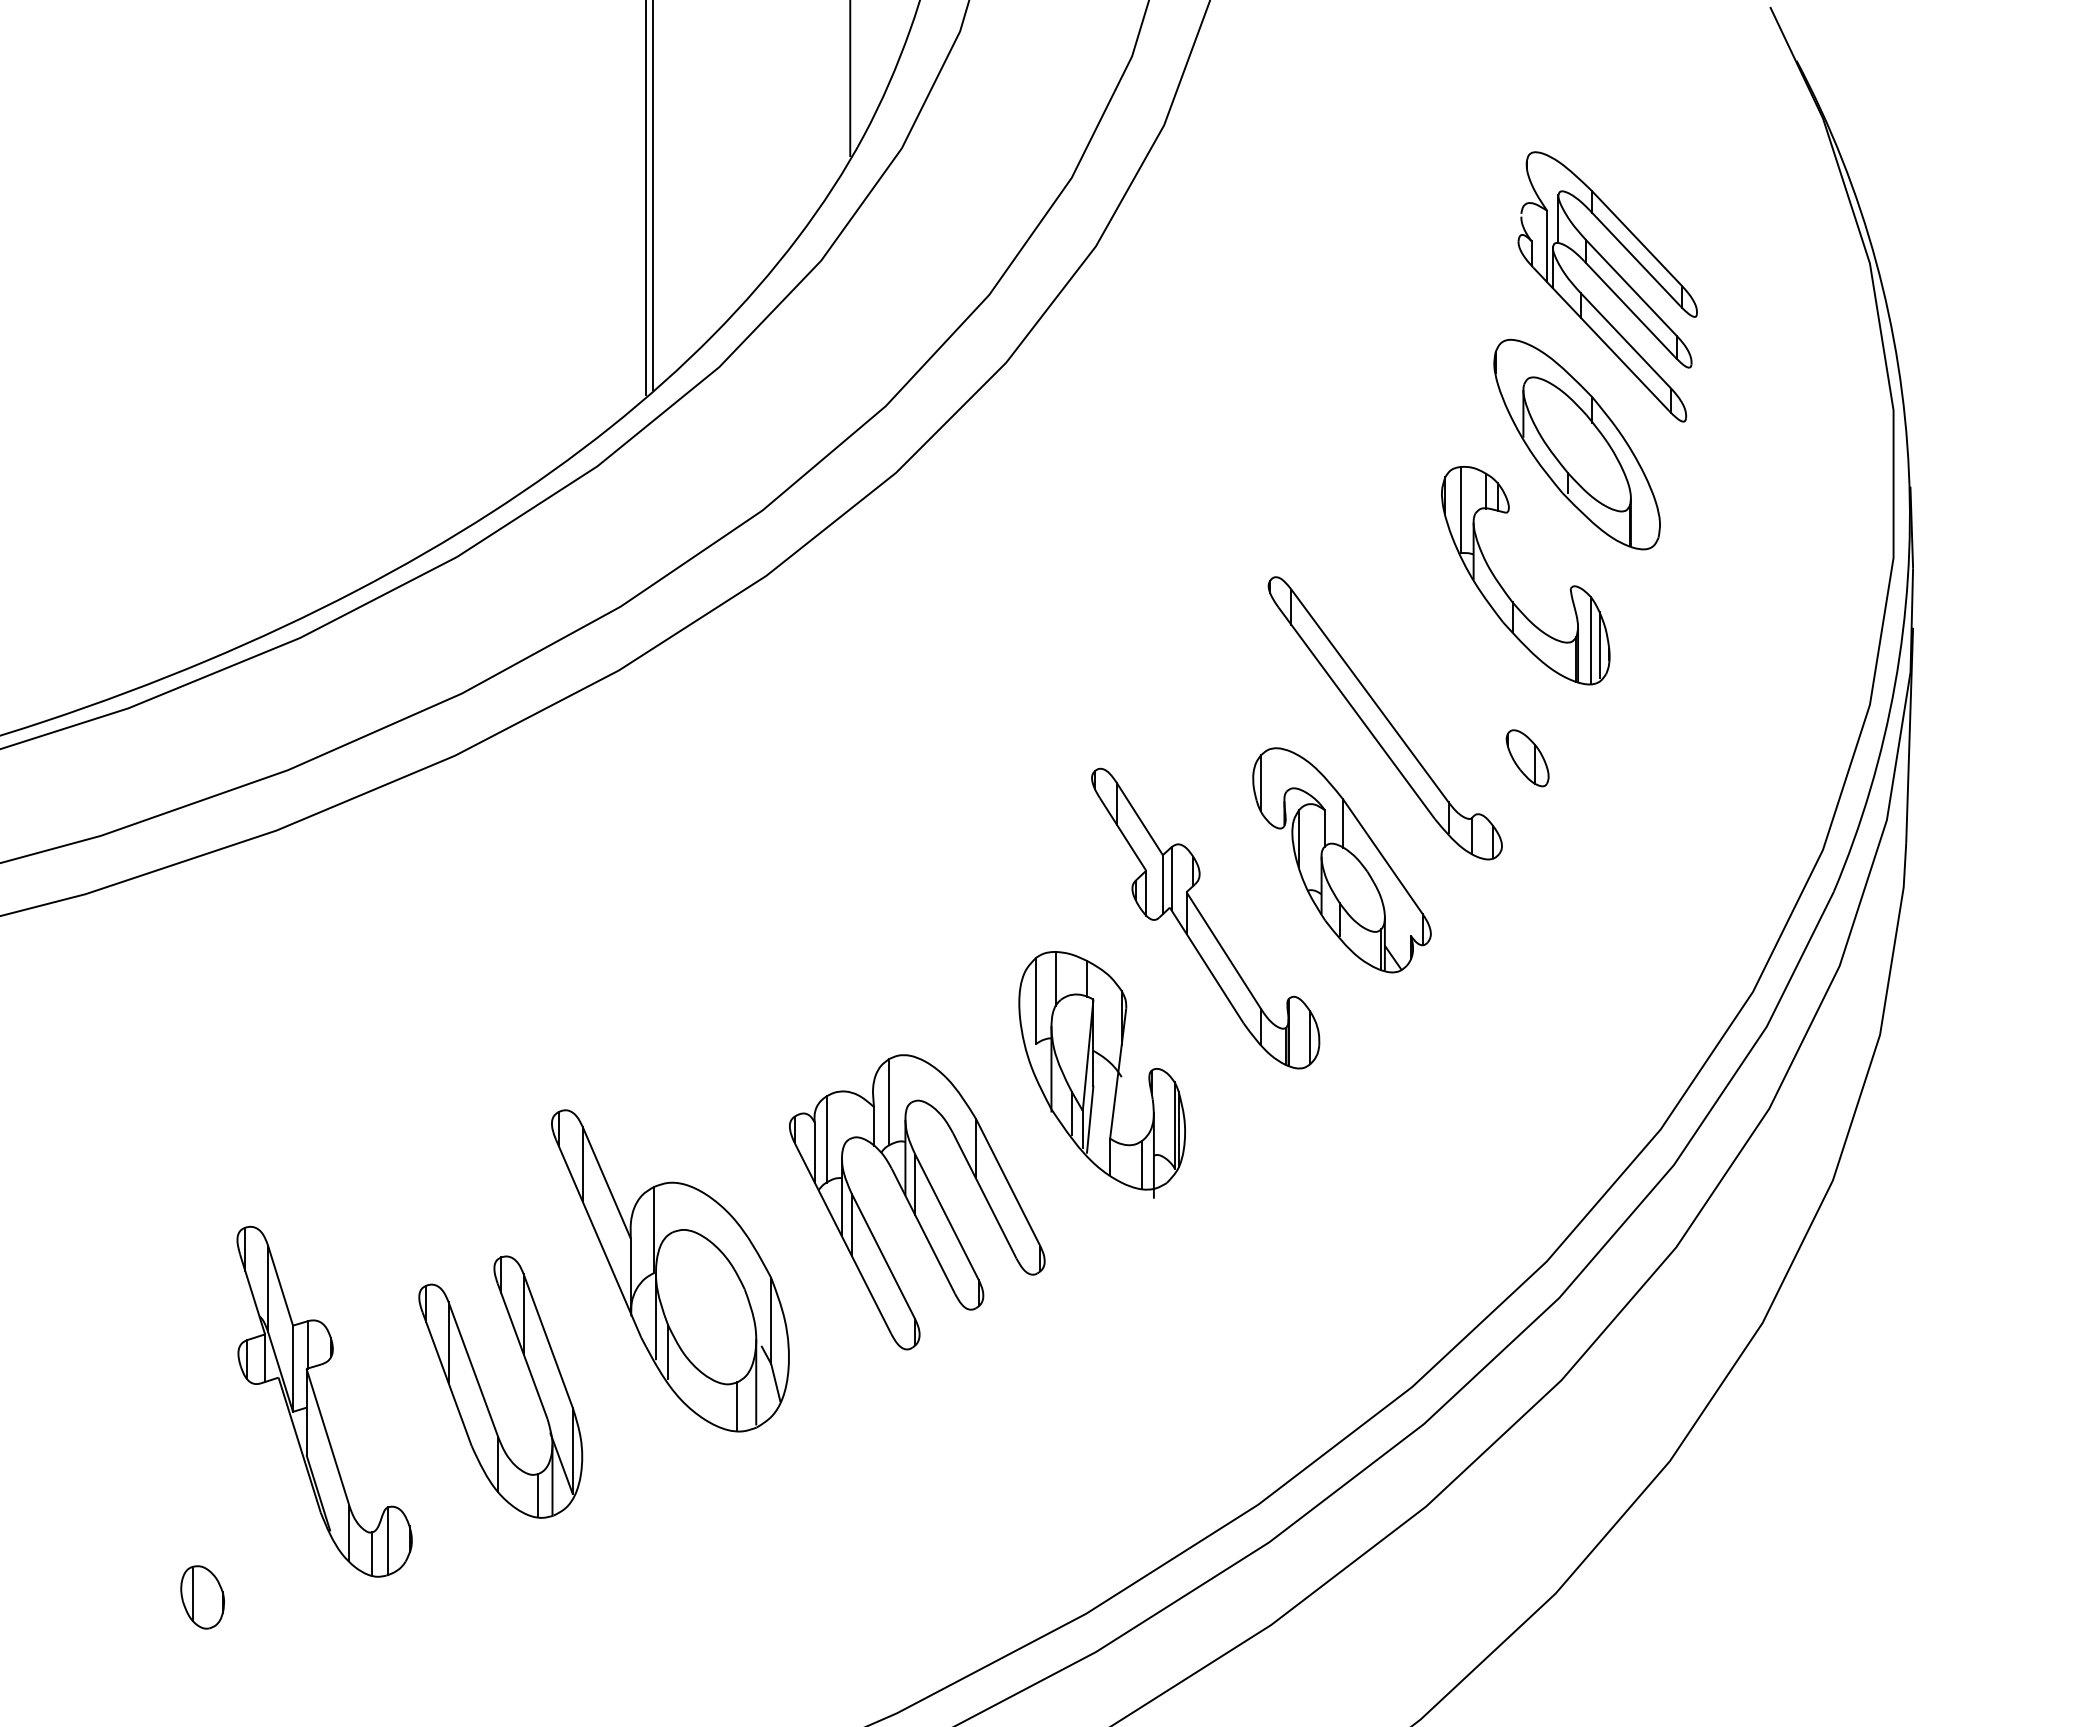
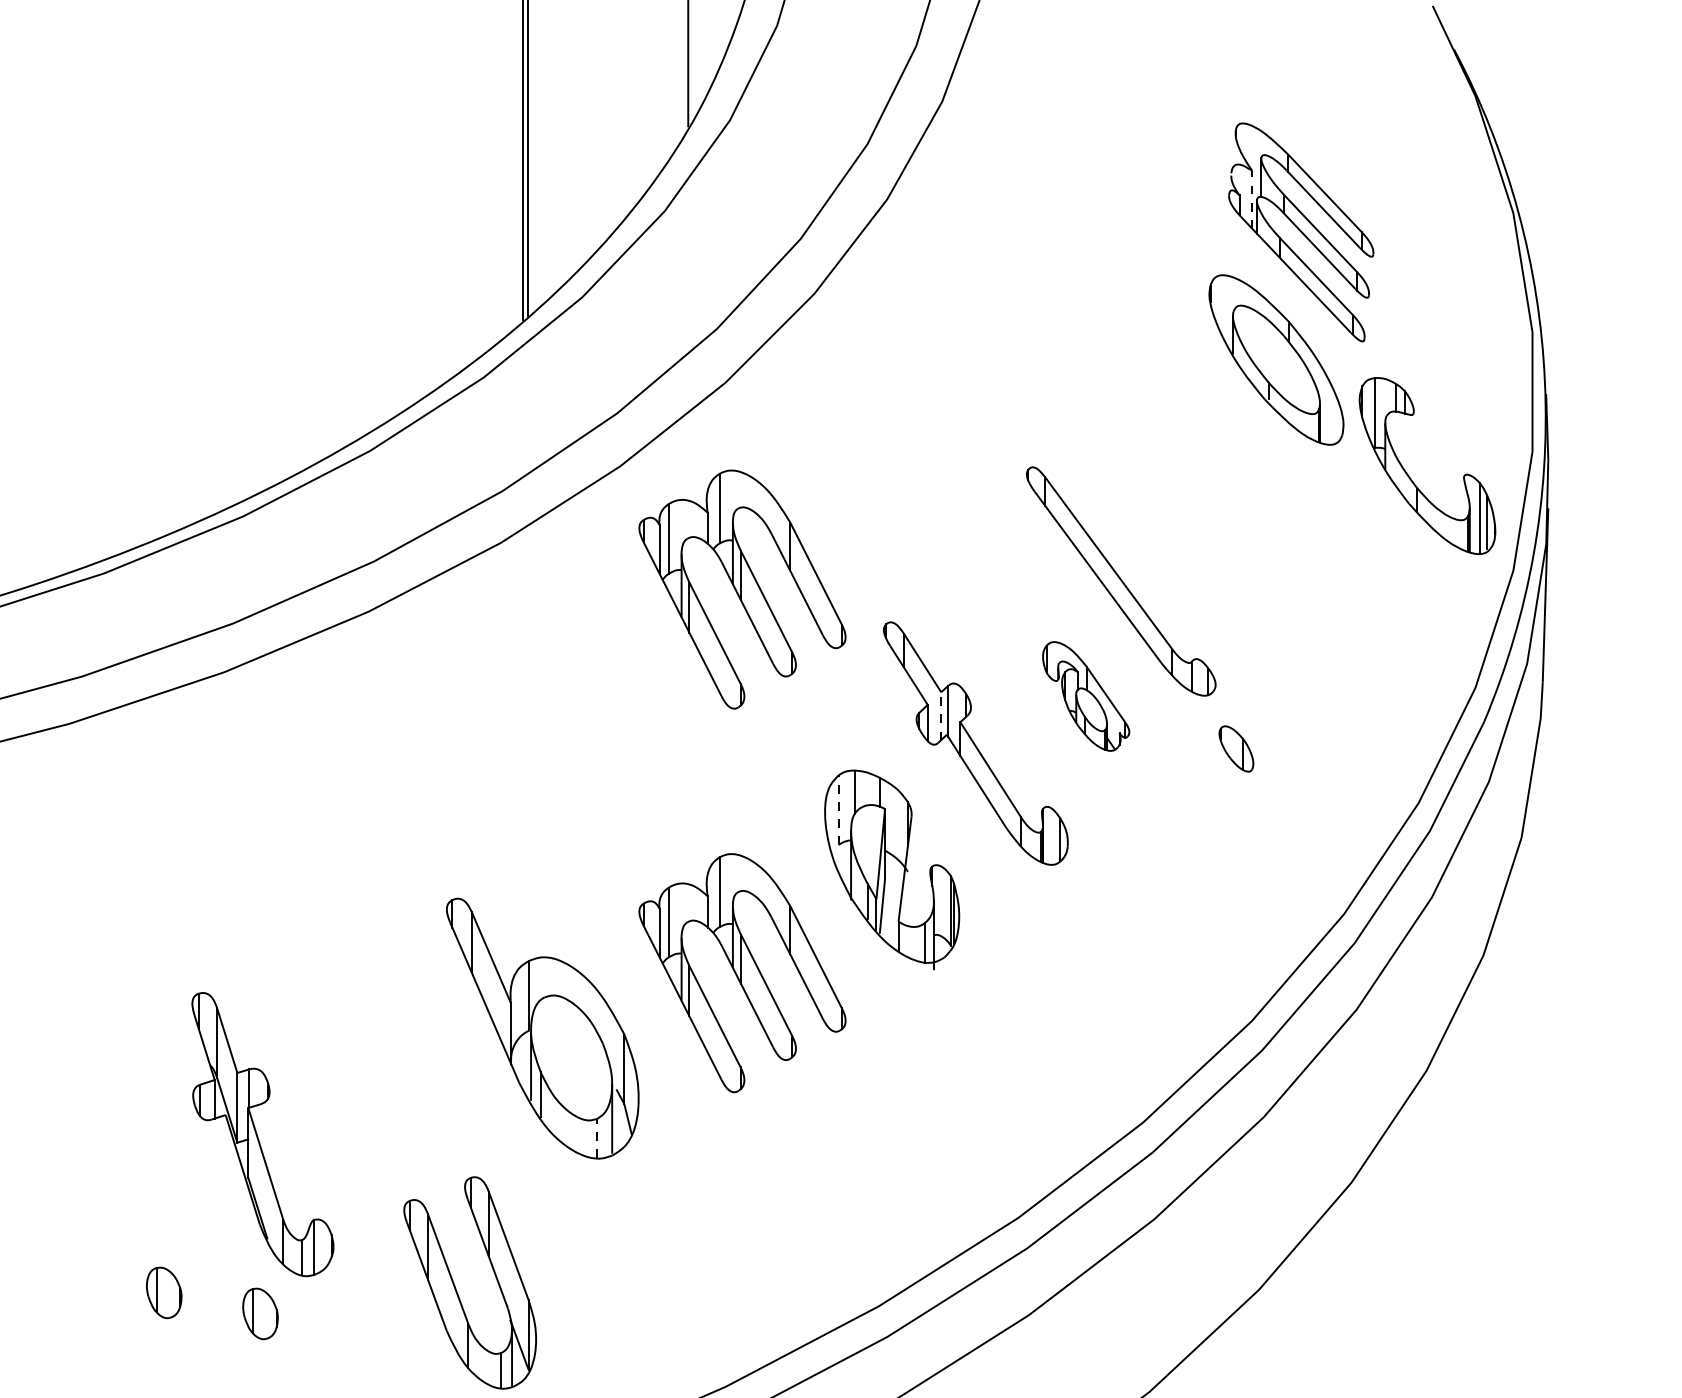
line: (1547, 246) -> (1252, 199), solid -> dashed
part: (1505, 590) -> (1411, 478), moved
part: (917, 728) -> (742, 589), added
part: (1527, 758) -> (1236, 749), moved
part: (1341, 860) -> (1085, 696), size x0.6
line: (1162, 884) -> (940, 715), solid -> dashed
line: (1036, 1000) -> (838, 809), solid -> dashed
part: (483, 1393) -> (456, 1288), moved
line: (737, 1406) -> (597, 1138), solid -> dashed
part: (321, 1623) -> (260, 1313), added

